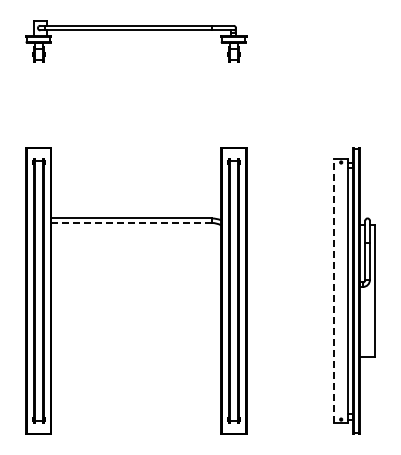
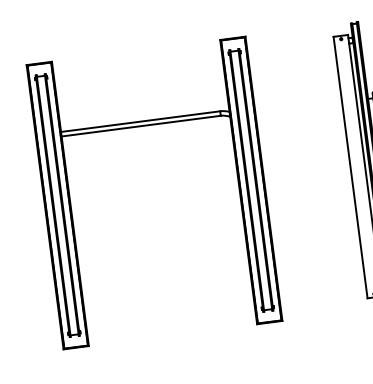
line: (132, 223) -> (142, 126), dashed -> solid
line: (333, 291) -> (350, 168), dashed -> solid

